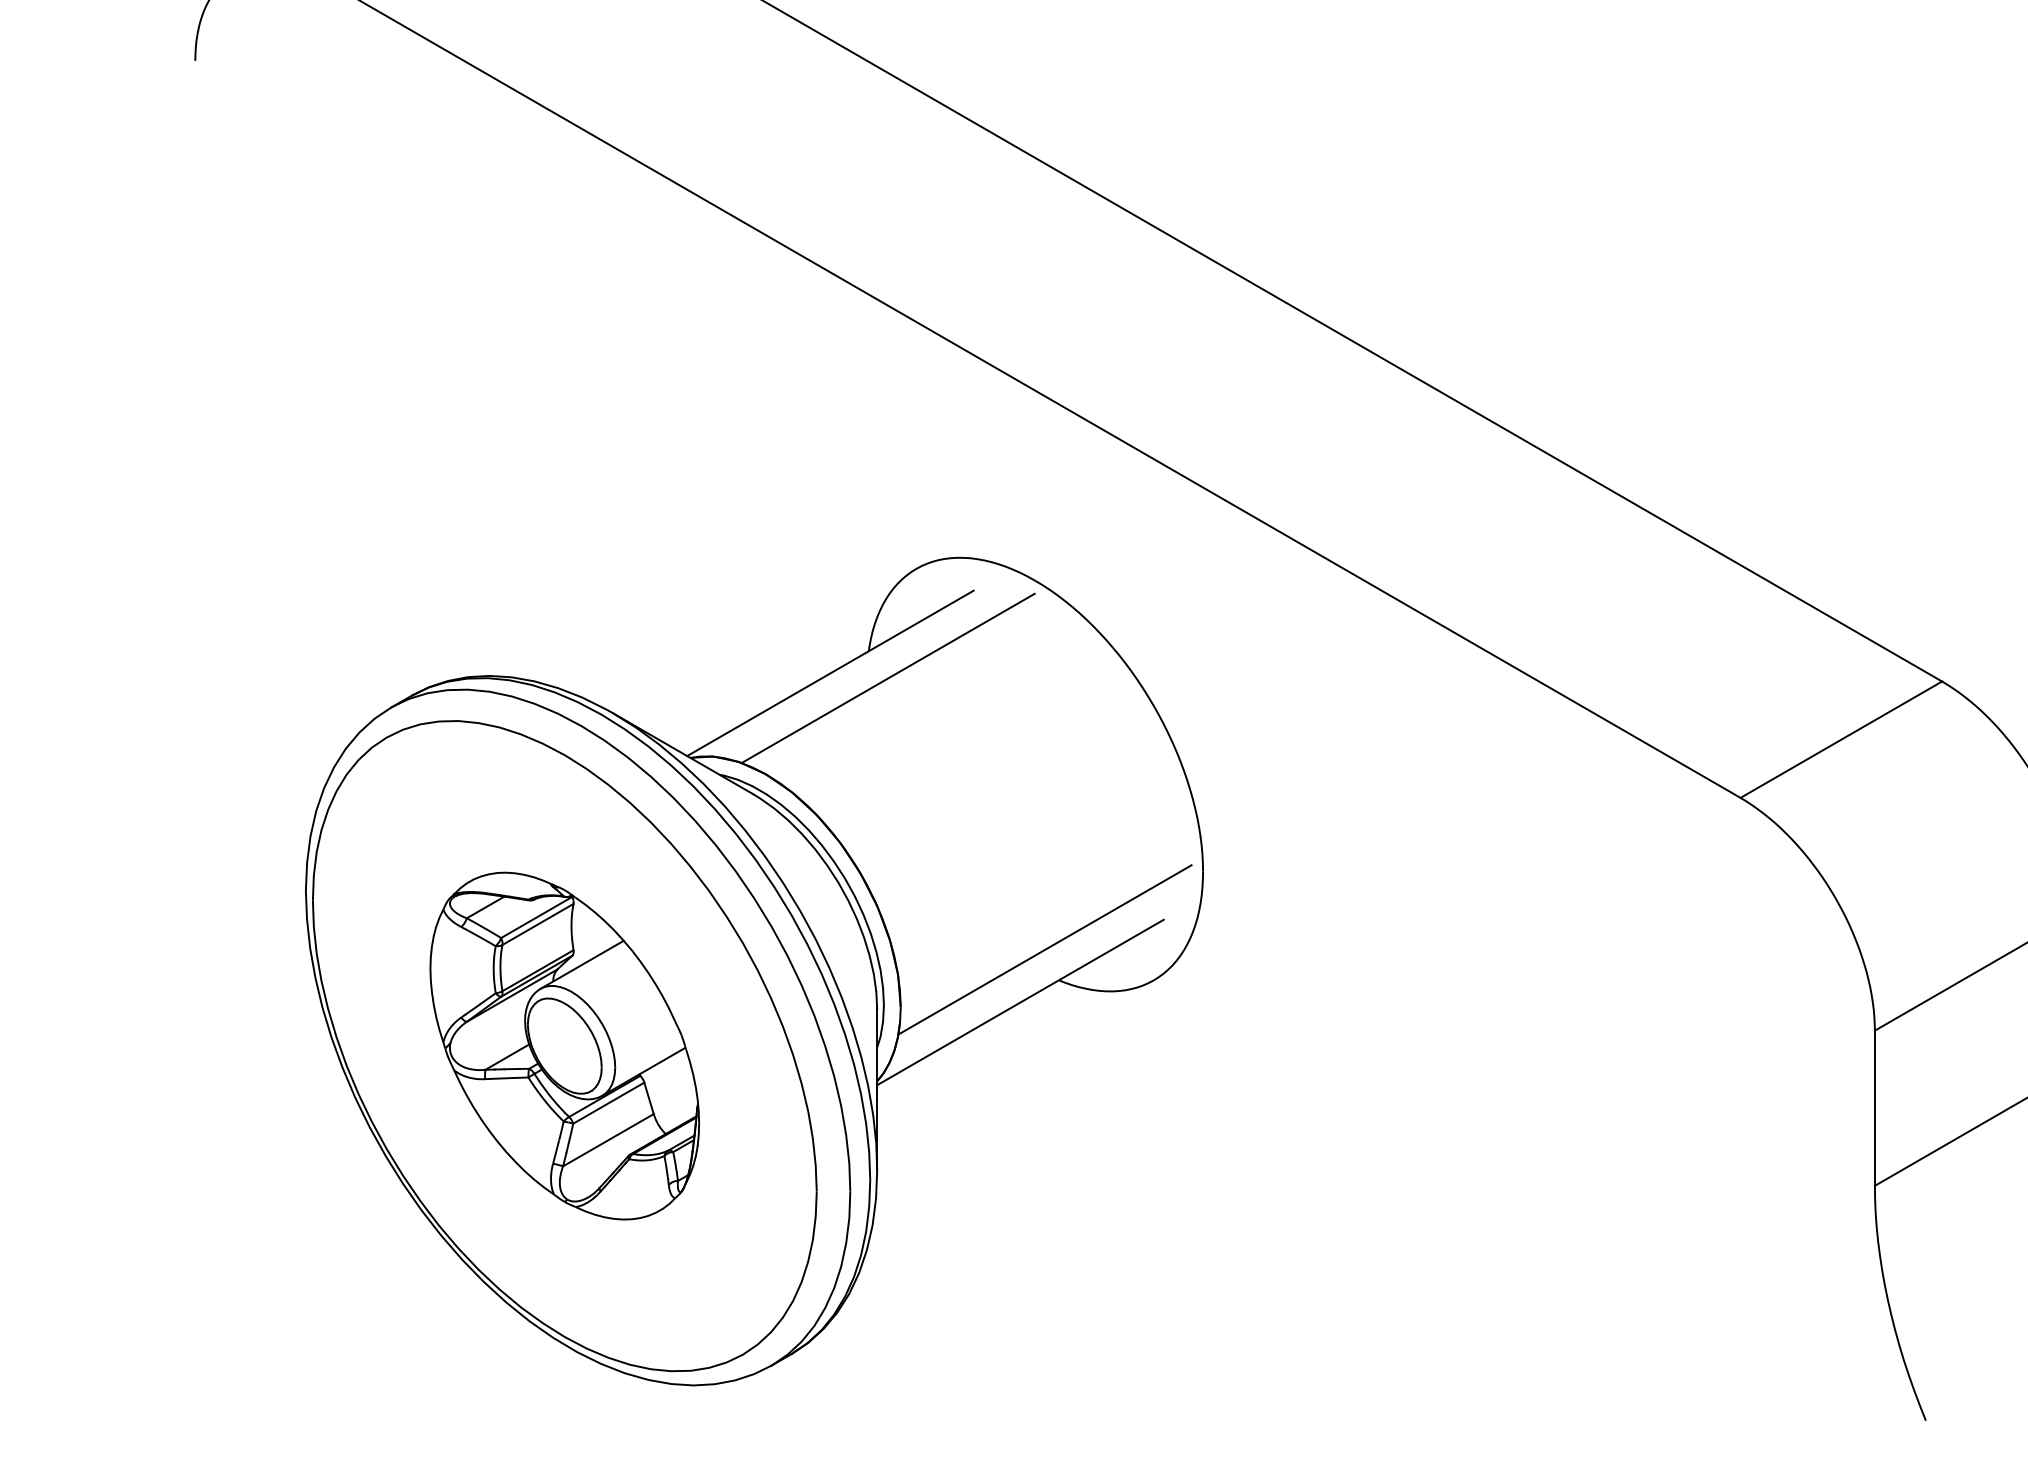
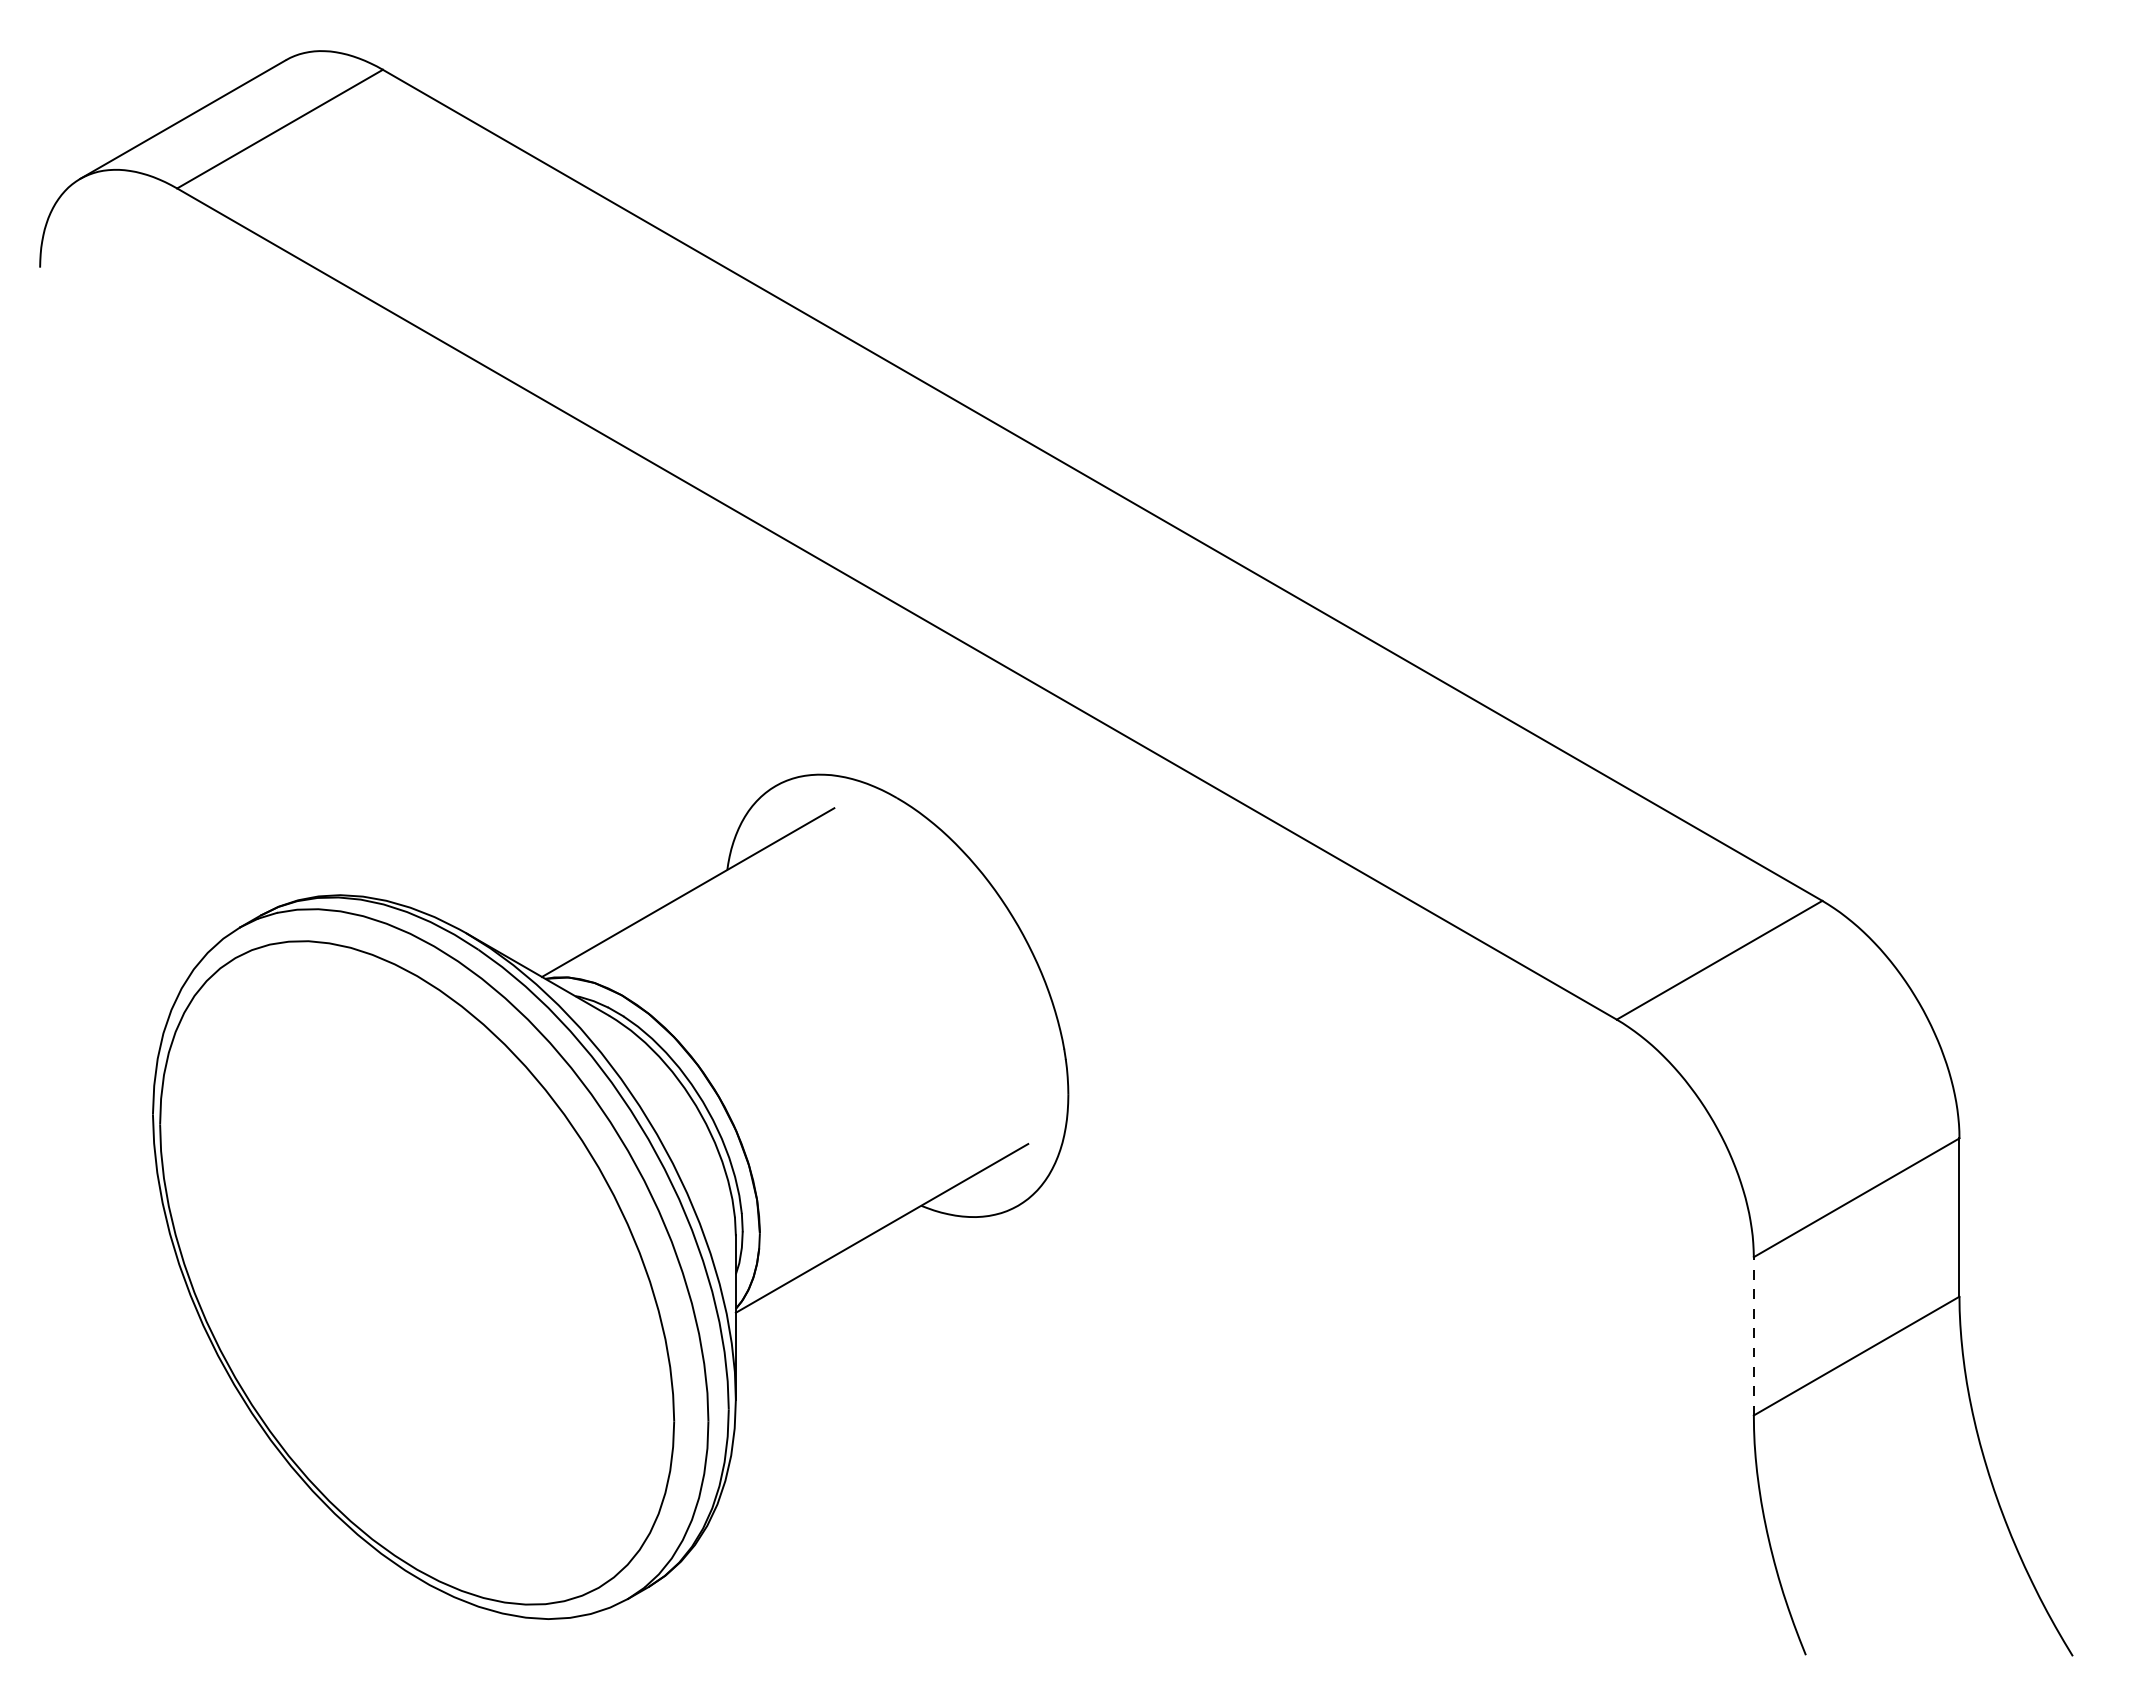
line: (887, 678) -> (746, 897), removed
line: (1044, 949) -> (906, 1174), removed
part: (565, 1045) -> (417, 1272), removed
line: (1874, 1107) -> (1753, 1335), solid -> dashed

